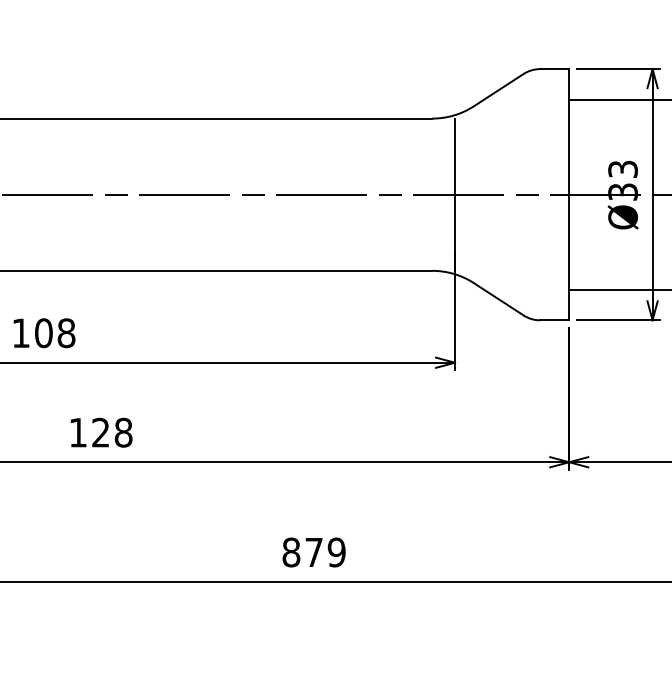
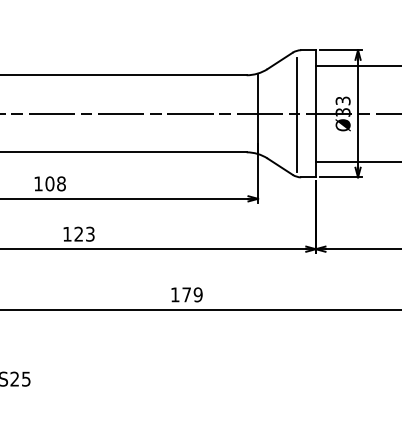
line: (530, 196) -> (296, 114), added
text: (123, 431) -> (90, 233), 128 -> 123
text: (289, 551) -> (174, 294), 879 -> 179

